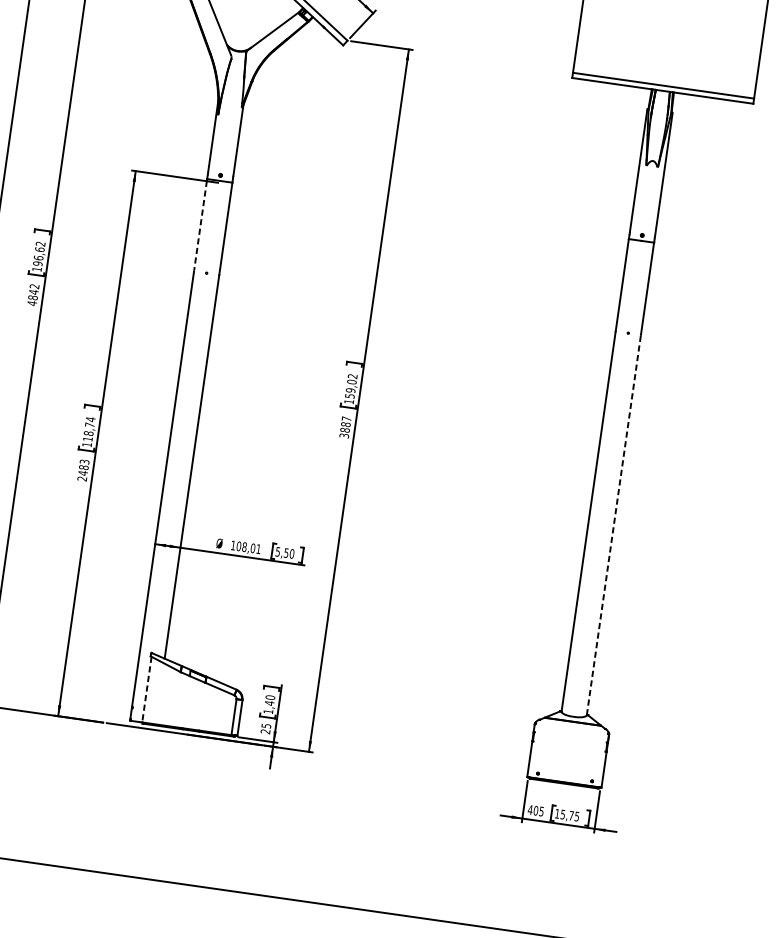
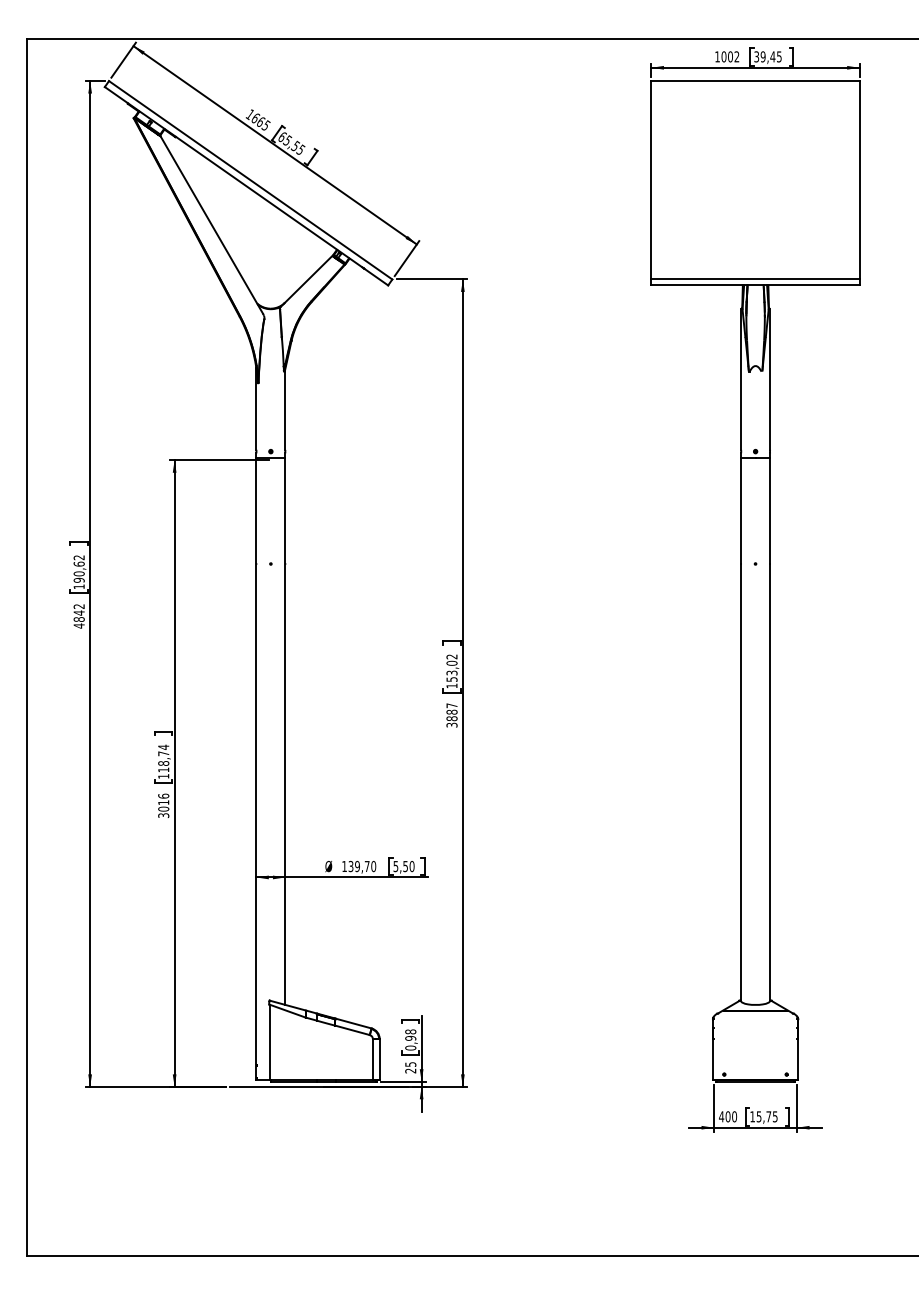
line: (200, 225) -> (256, 511), dashed -> solid
text: (38, 257) -> (78, 573), 196,62 -> 190,62
text: (350, 389) -> (451, 672), 159,02 -> 153,02
text: (83, 470) -> (163, 805), 2483 -> 3016
line: (614, 525) -> (770, 782), dashed -> solid
text: (248, 547) -> (362, 866), 108,01 -> 139,70
line: (147, 689) -> (270, 1042), dashed -> solid
text: (269, 704) -> (410, 1039), 1,40 -> 0,98
text: (541, 811) -> (734, 1116), 405 -> 400

